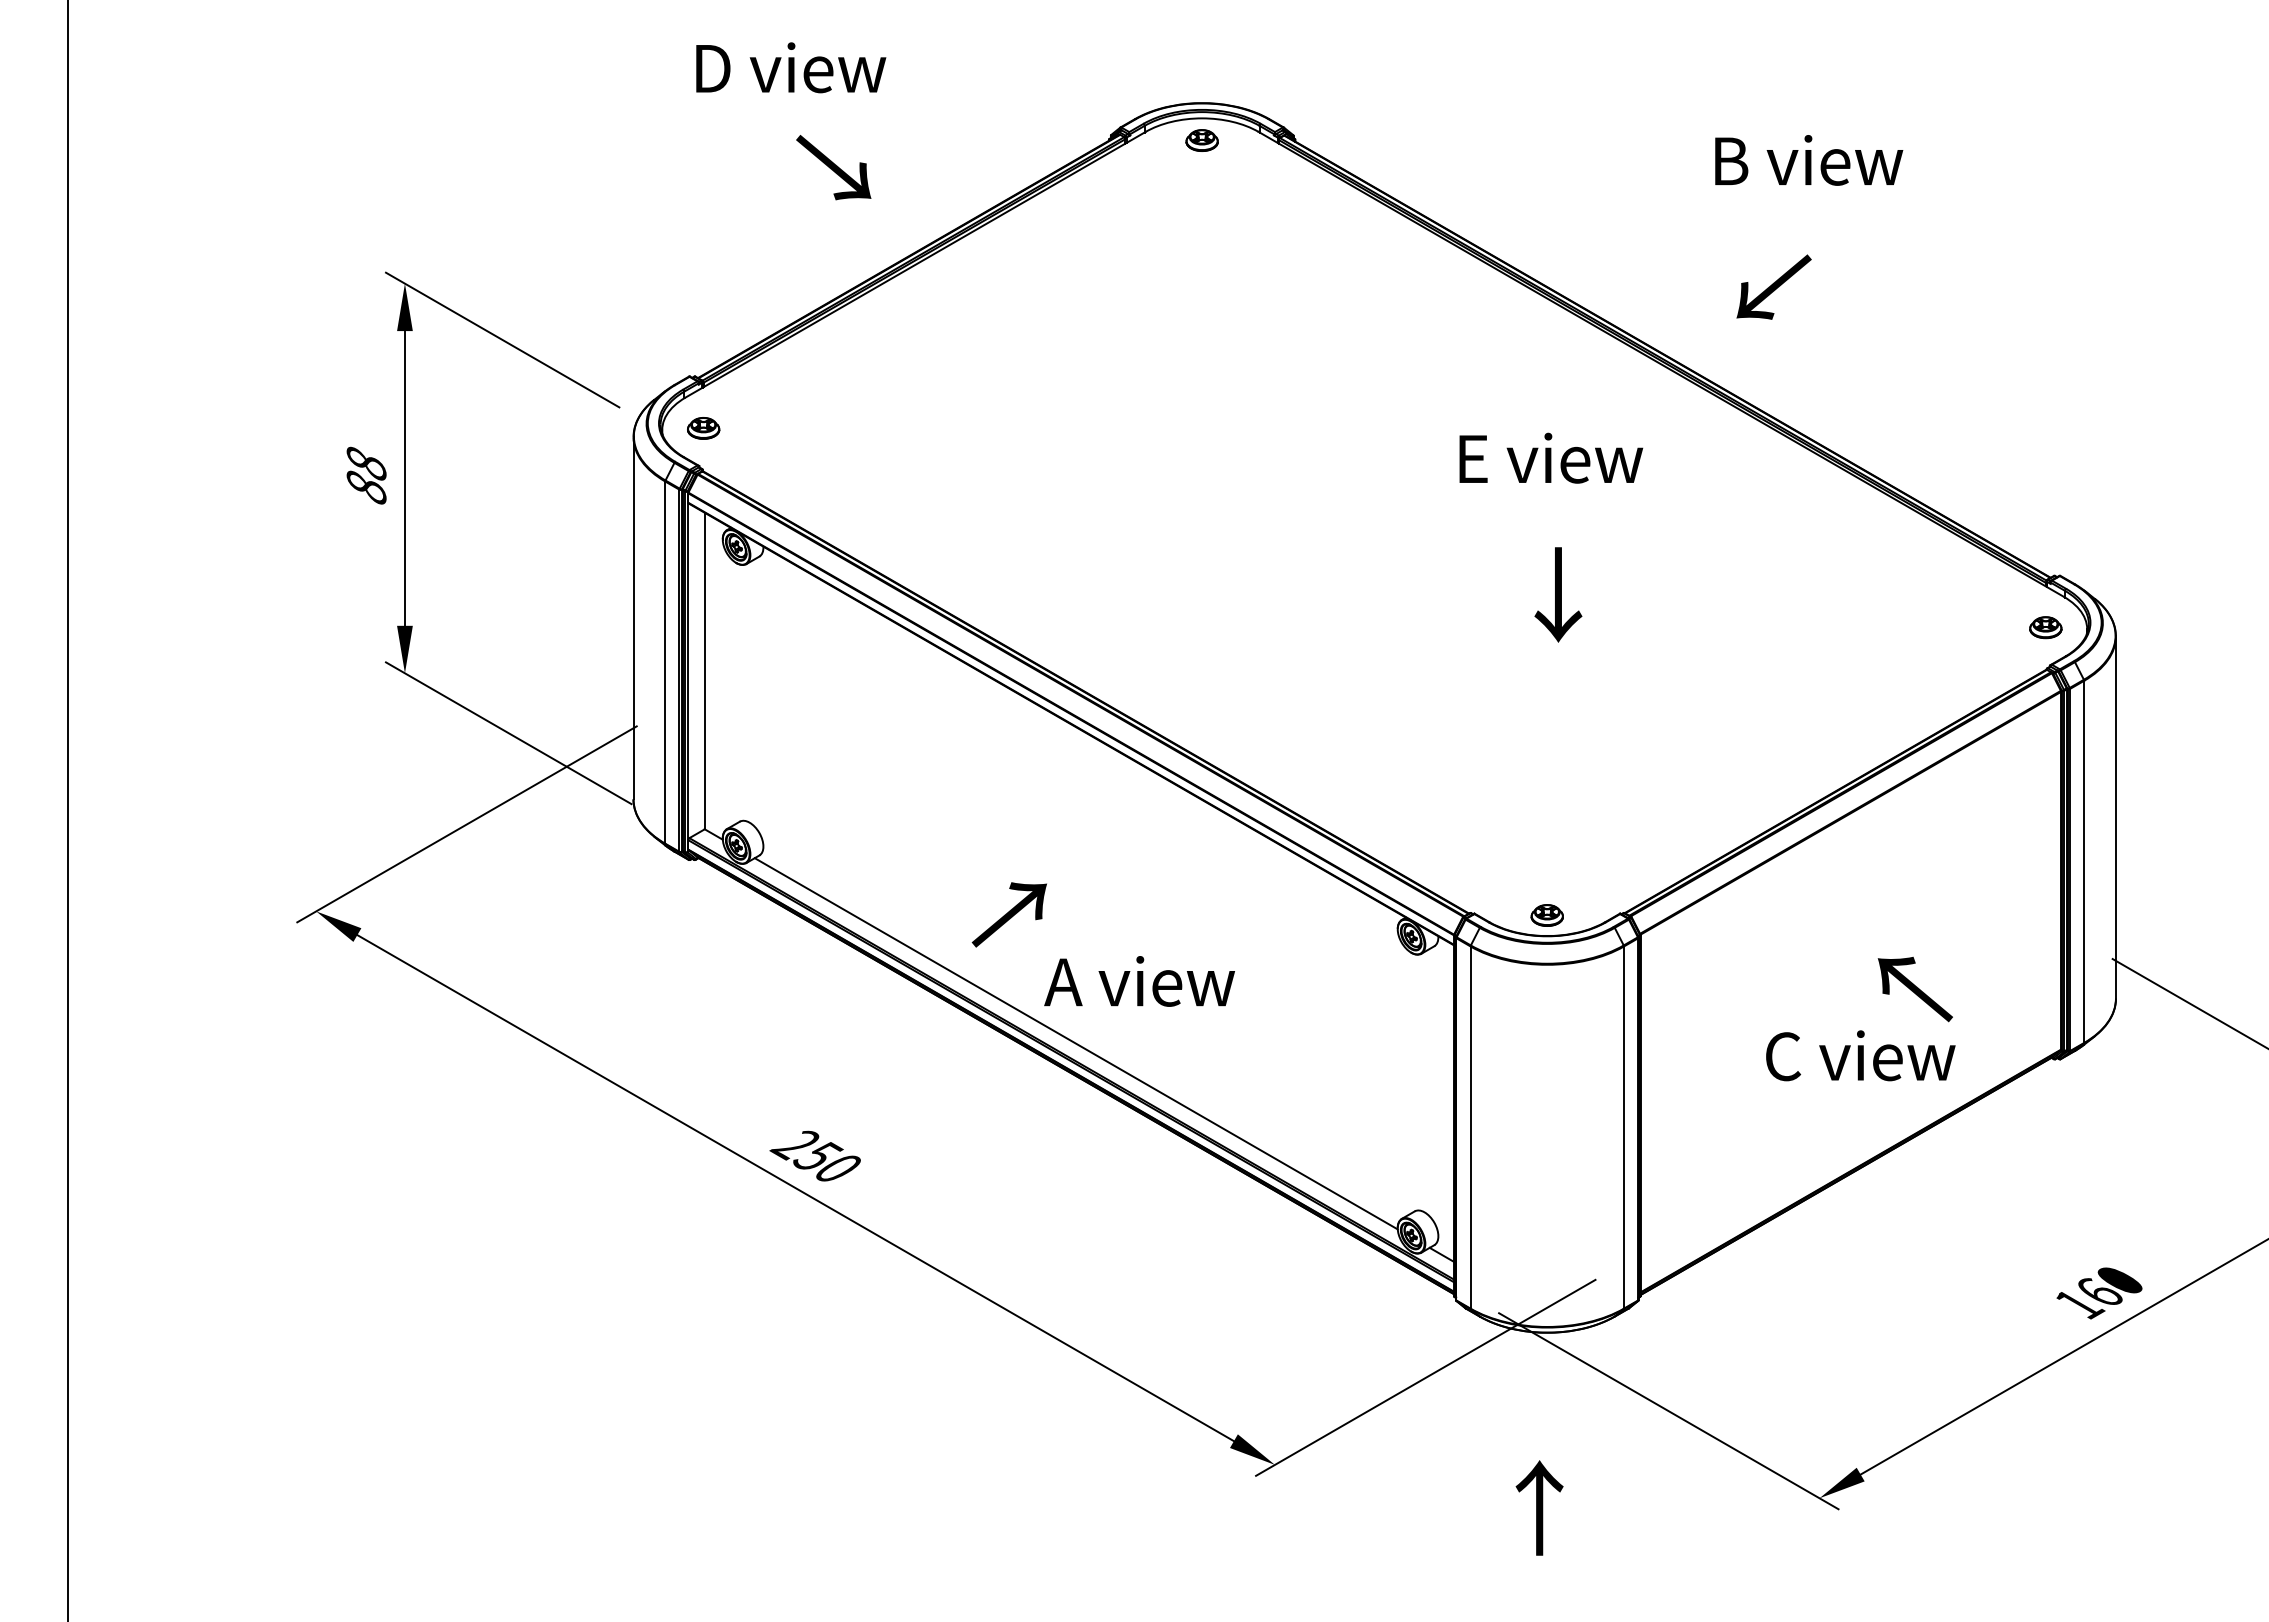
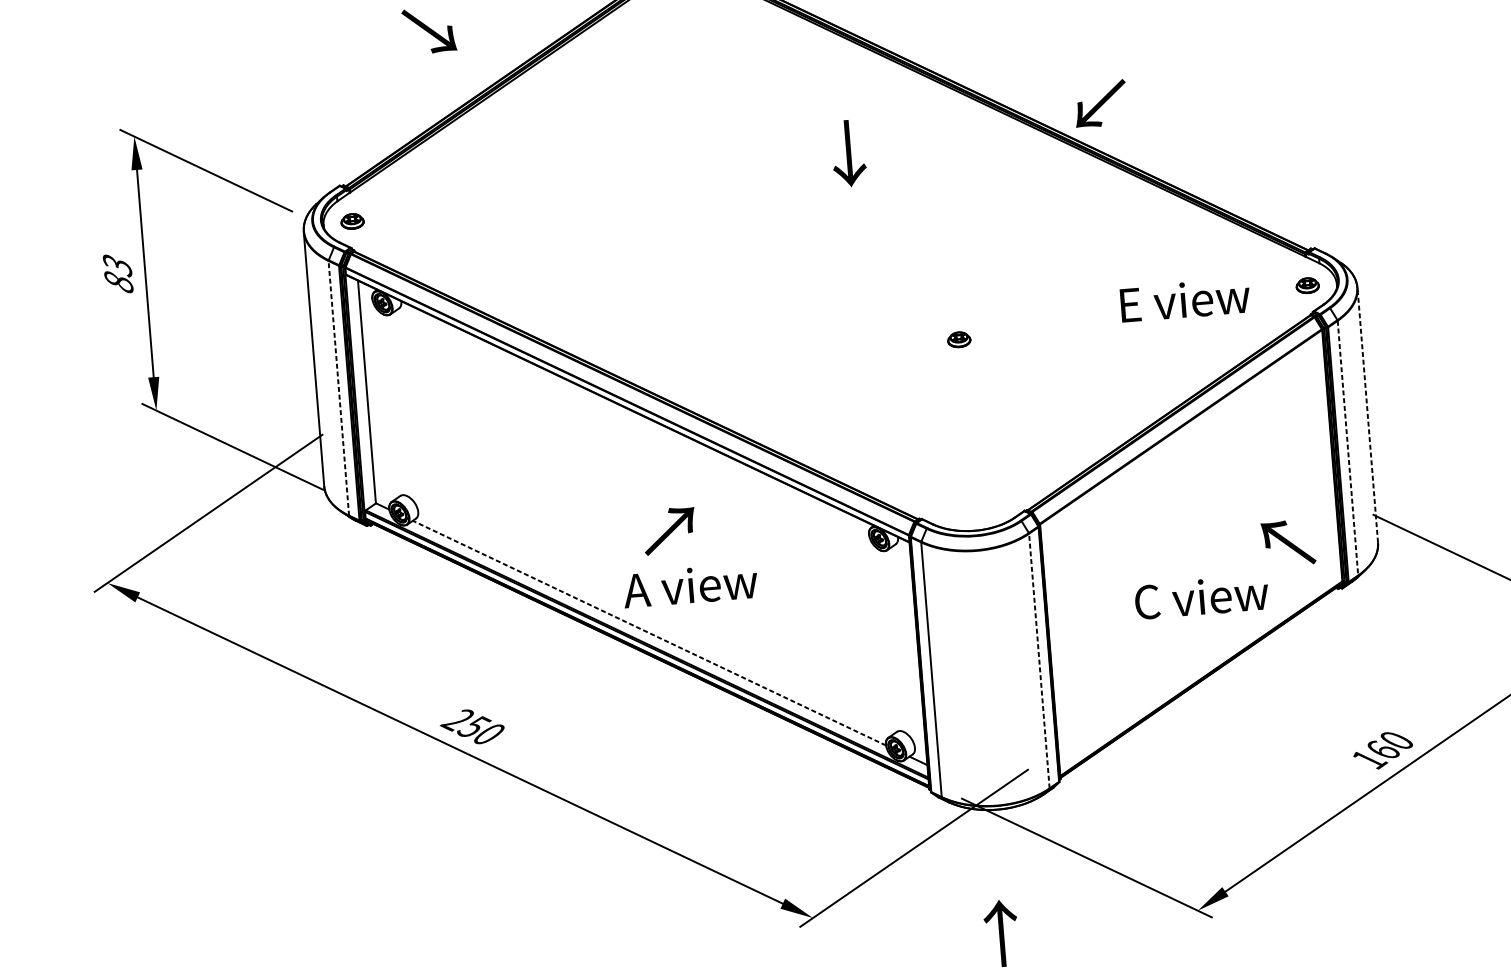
text: (1773, 286) -> (1100, 103), moved
text: (1551, 457) -> (1185, 299), moved
text: (366, 464) -> (117, 265), 88 -> 83
text: (1558, 594) -> (848, 153), moved
line: (665, 662) -> (339, 388), solid -> dashed
line: (2115, 817) -> (1367, 415), solid -> dashed
line: (2084, 862) -> (1348, 448), solid -> dashed
text: (1008, 914) -> (668, 530), moved
part: (1546, 915) -> (958, 339), moved
text: (1914, 989) -> (1287, 543), moved
line: (1075, 1043) -> (648, 632), solid -> dashed
line: (1624, 1127) -> (1039, 661), solid -> dashed

